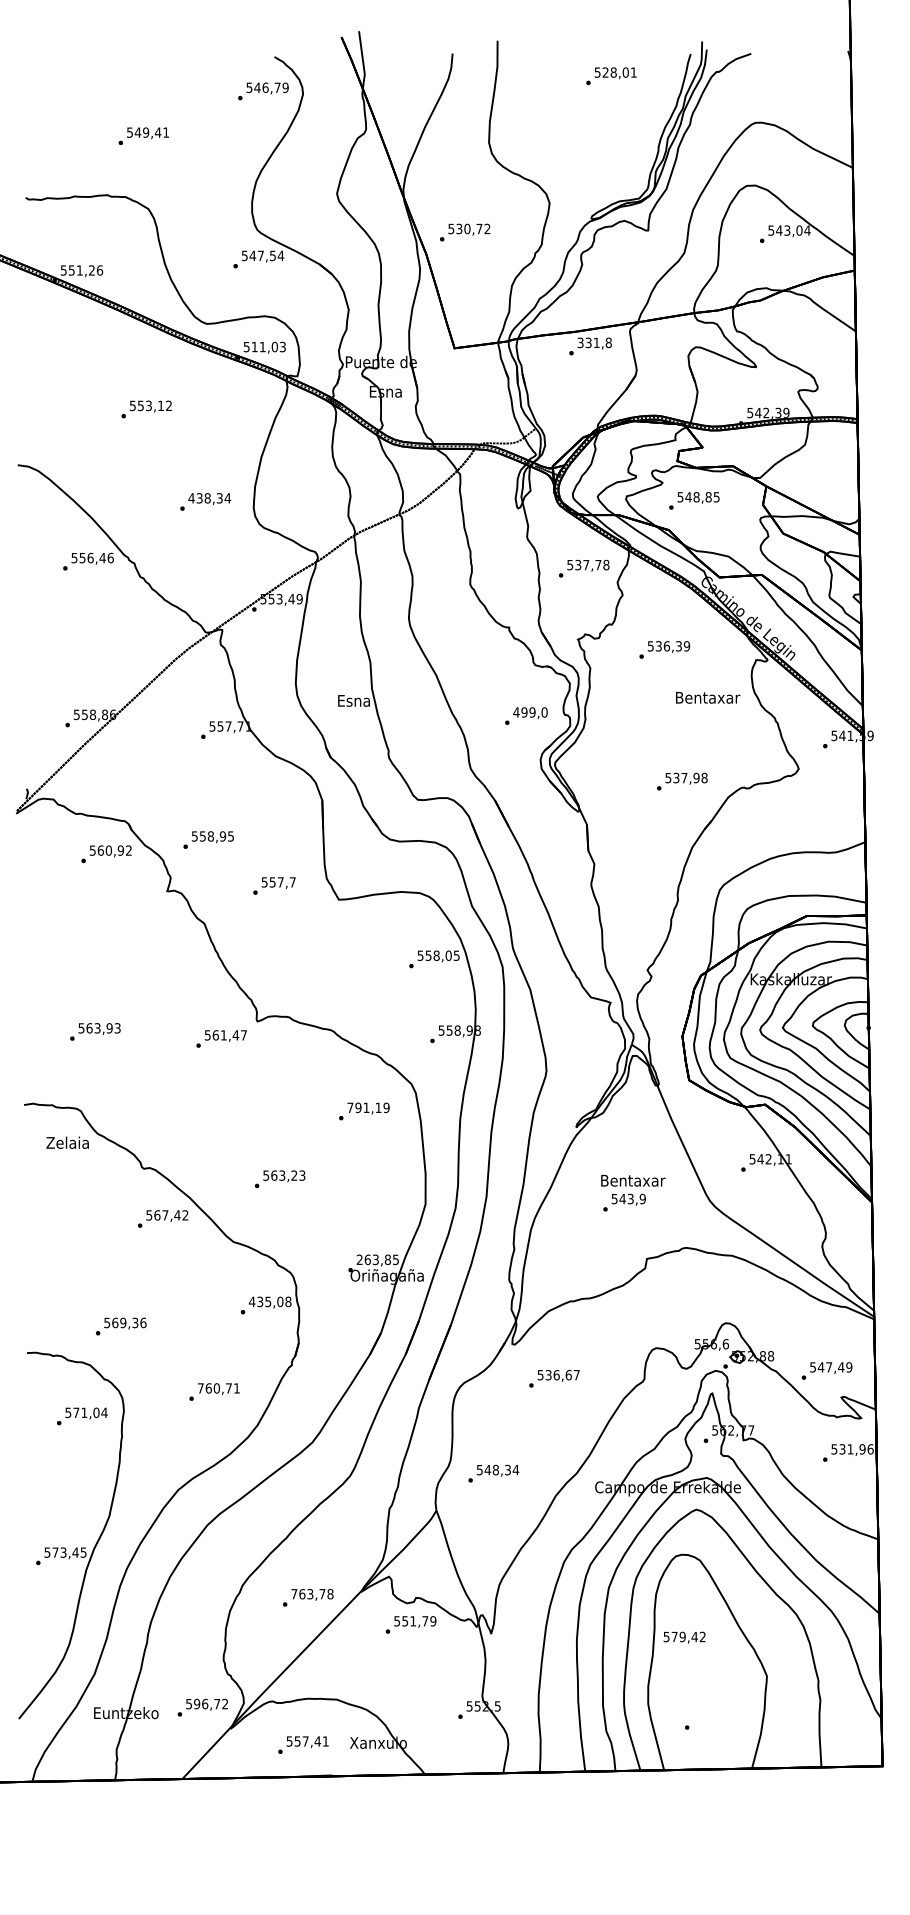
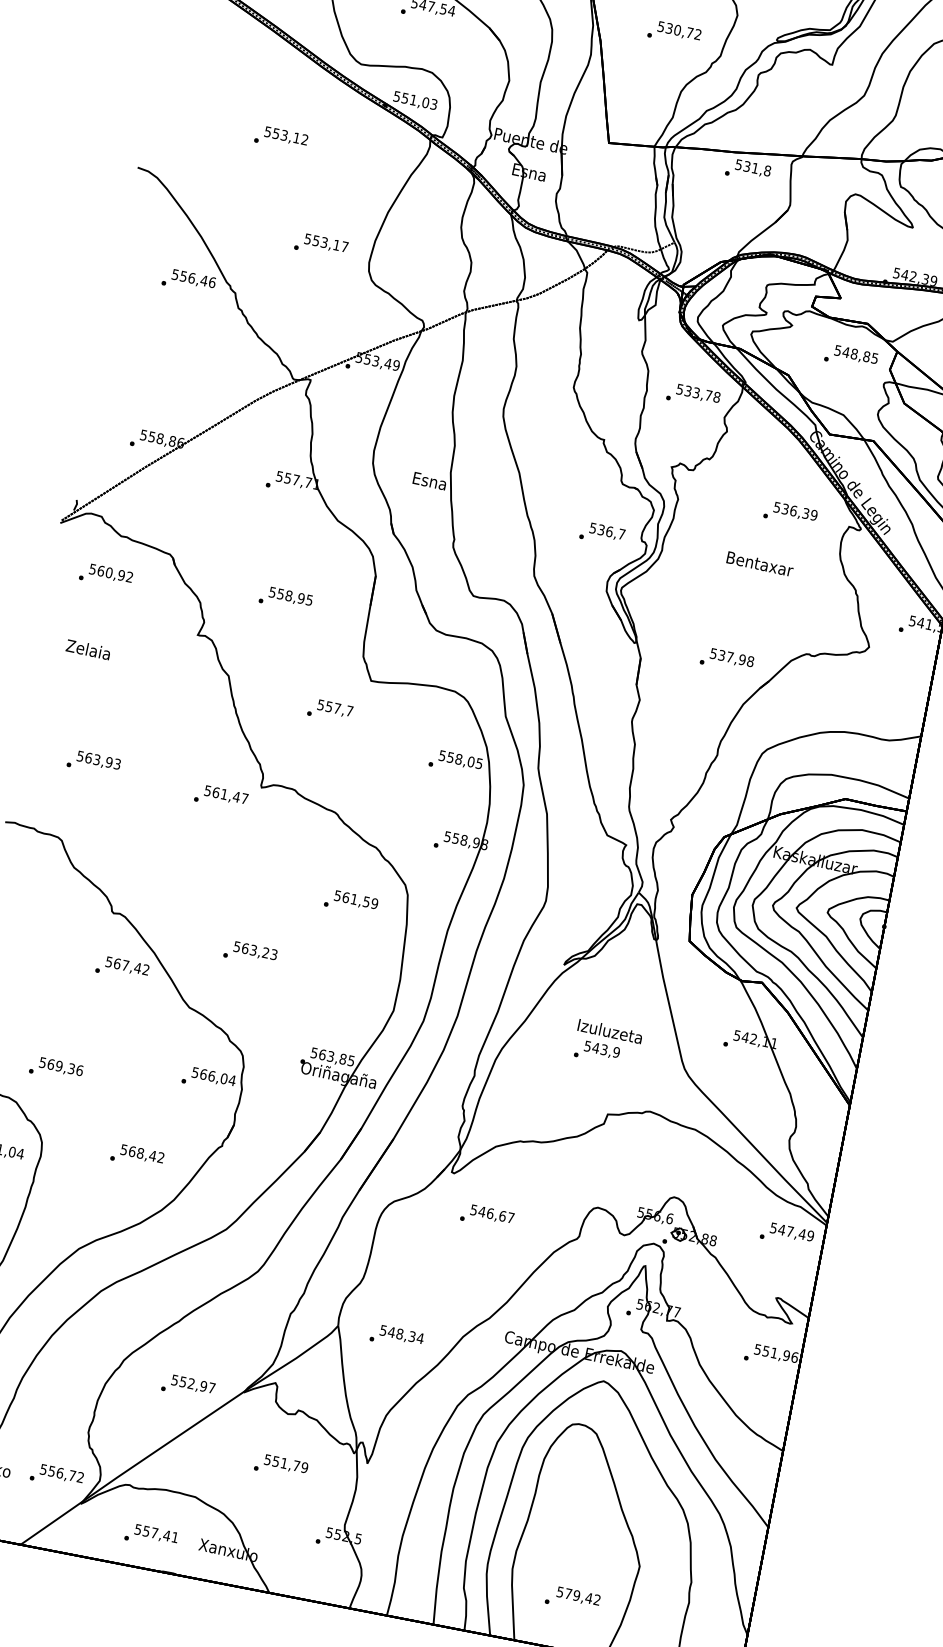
text: (465, 232) -> (674, 33), moved
text: (580, 342) -> (738, 164), 331,8 -> 531,8
text: (254, 347) -> (404, 98), 511,03 -> 551,03
text: (209, 498) -> (326, 243), 438,34 -> 553,17
text: (694, 500) -> (851, 356), moved
text: (586, 564) -> (696, 392), 537,78 -> 533,78
text: (664, 649) -> (790, 513), moved
text: (708, 697) -> (760, 563), moved
text: (530, 712) -> (607, 531), 499,0 -> 536,7
text: (682, 781) -> (727, 660), moved
text: (208, 839) -> (285, 598), moved
text: (106, 853) -> (106, 575), moved
text: (274, 885) -> (330, 710), moved
text: (364, 1107) -> (352, 898), 791,19 -> 561,59
text: (67, 1142) -> (88, 649), moved
text: (633, 1180) -> (611, 1031), Bentaxar -> Izuluzeta
text: (359, 1259) -> (314, 1052), 263,85 -> 563,85
text: (269, 1301) -> (213, 1076), 435,08 -> 566,04
text: (826, 1370) -> (786, 1234), moved
text: (548, 1375) -> (481, 1212), 536,67 -> 546,67
text: (218, 1388) -> (142, 1153), 760,71 -> 568,42
text: (842, 1448) -> (766, 1350), 531,96 -> 551,96
text: (493, 1473) -> (396, 1337), moved
text: (312, 1594) -> (193, 1384), 763,78 -> 552,97
text: (410, 1624) -> (280, 1466), moved
text: (684, 1637) -> (578, 1596), moved
text: (197, 1703) -> (52, 1470), 596,72 -> 556,72

